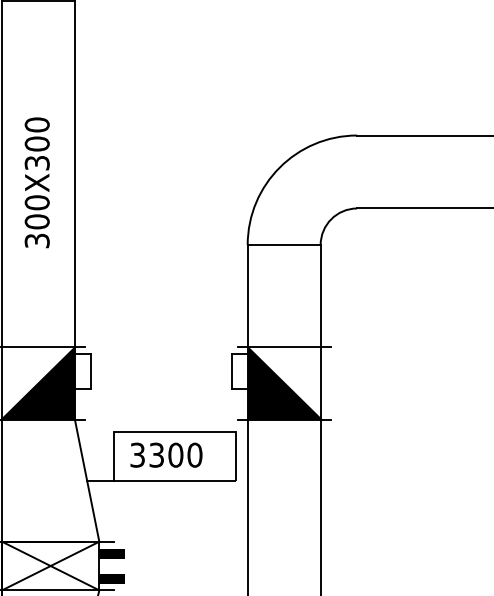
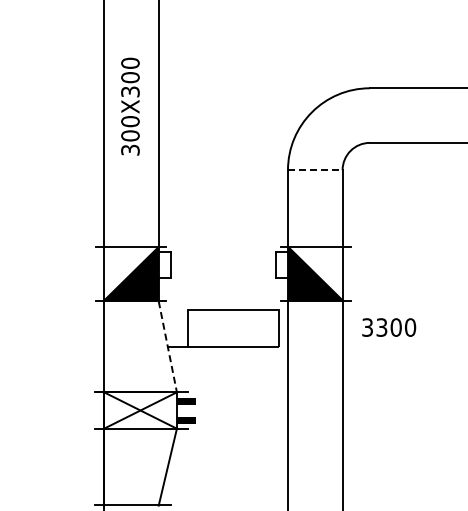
text: (37, 182) -> (130, 106), moved
line: (284, 245) -> (315, 170), solid -> dashed
text: (166, 455) -> (389, 327), moved
line: (86, 481) -> (167, 347), solid -> dashed

